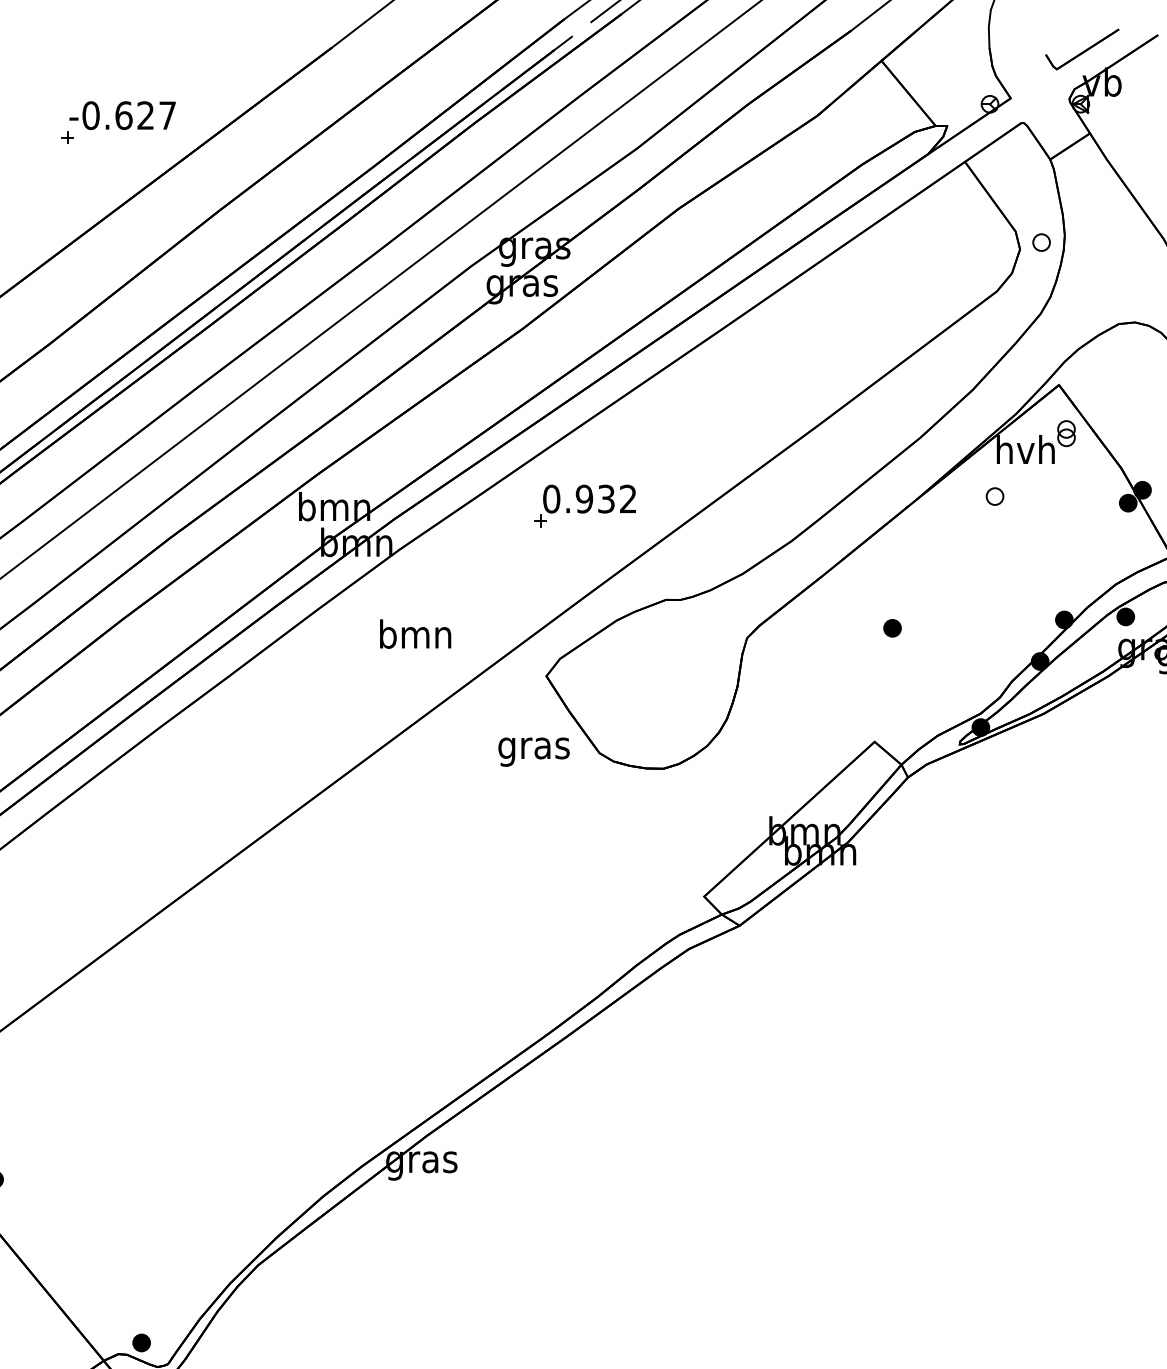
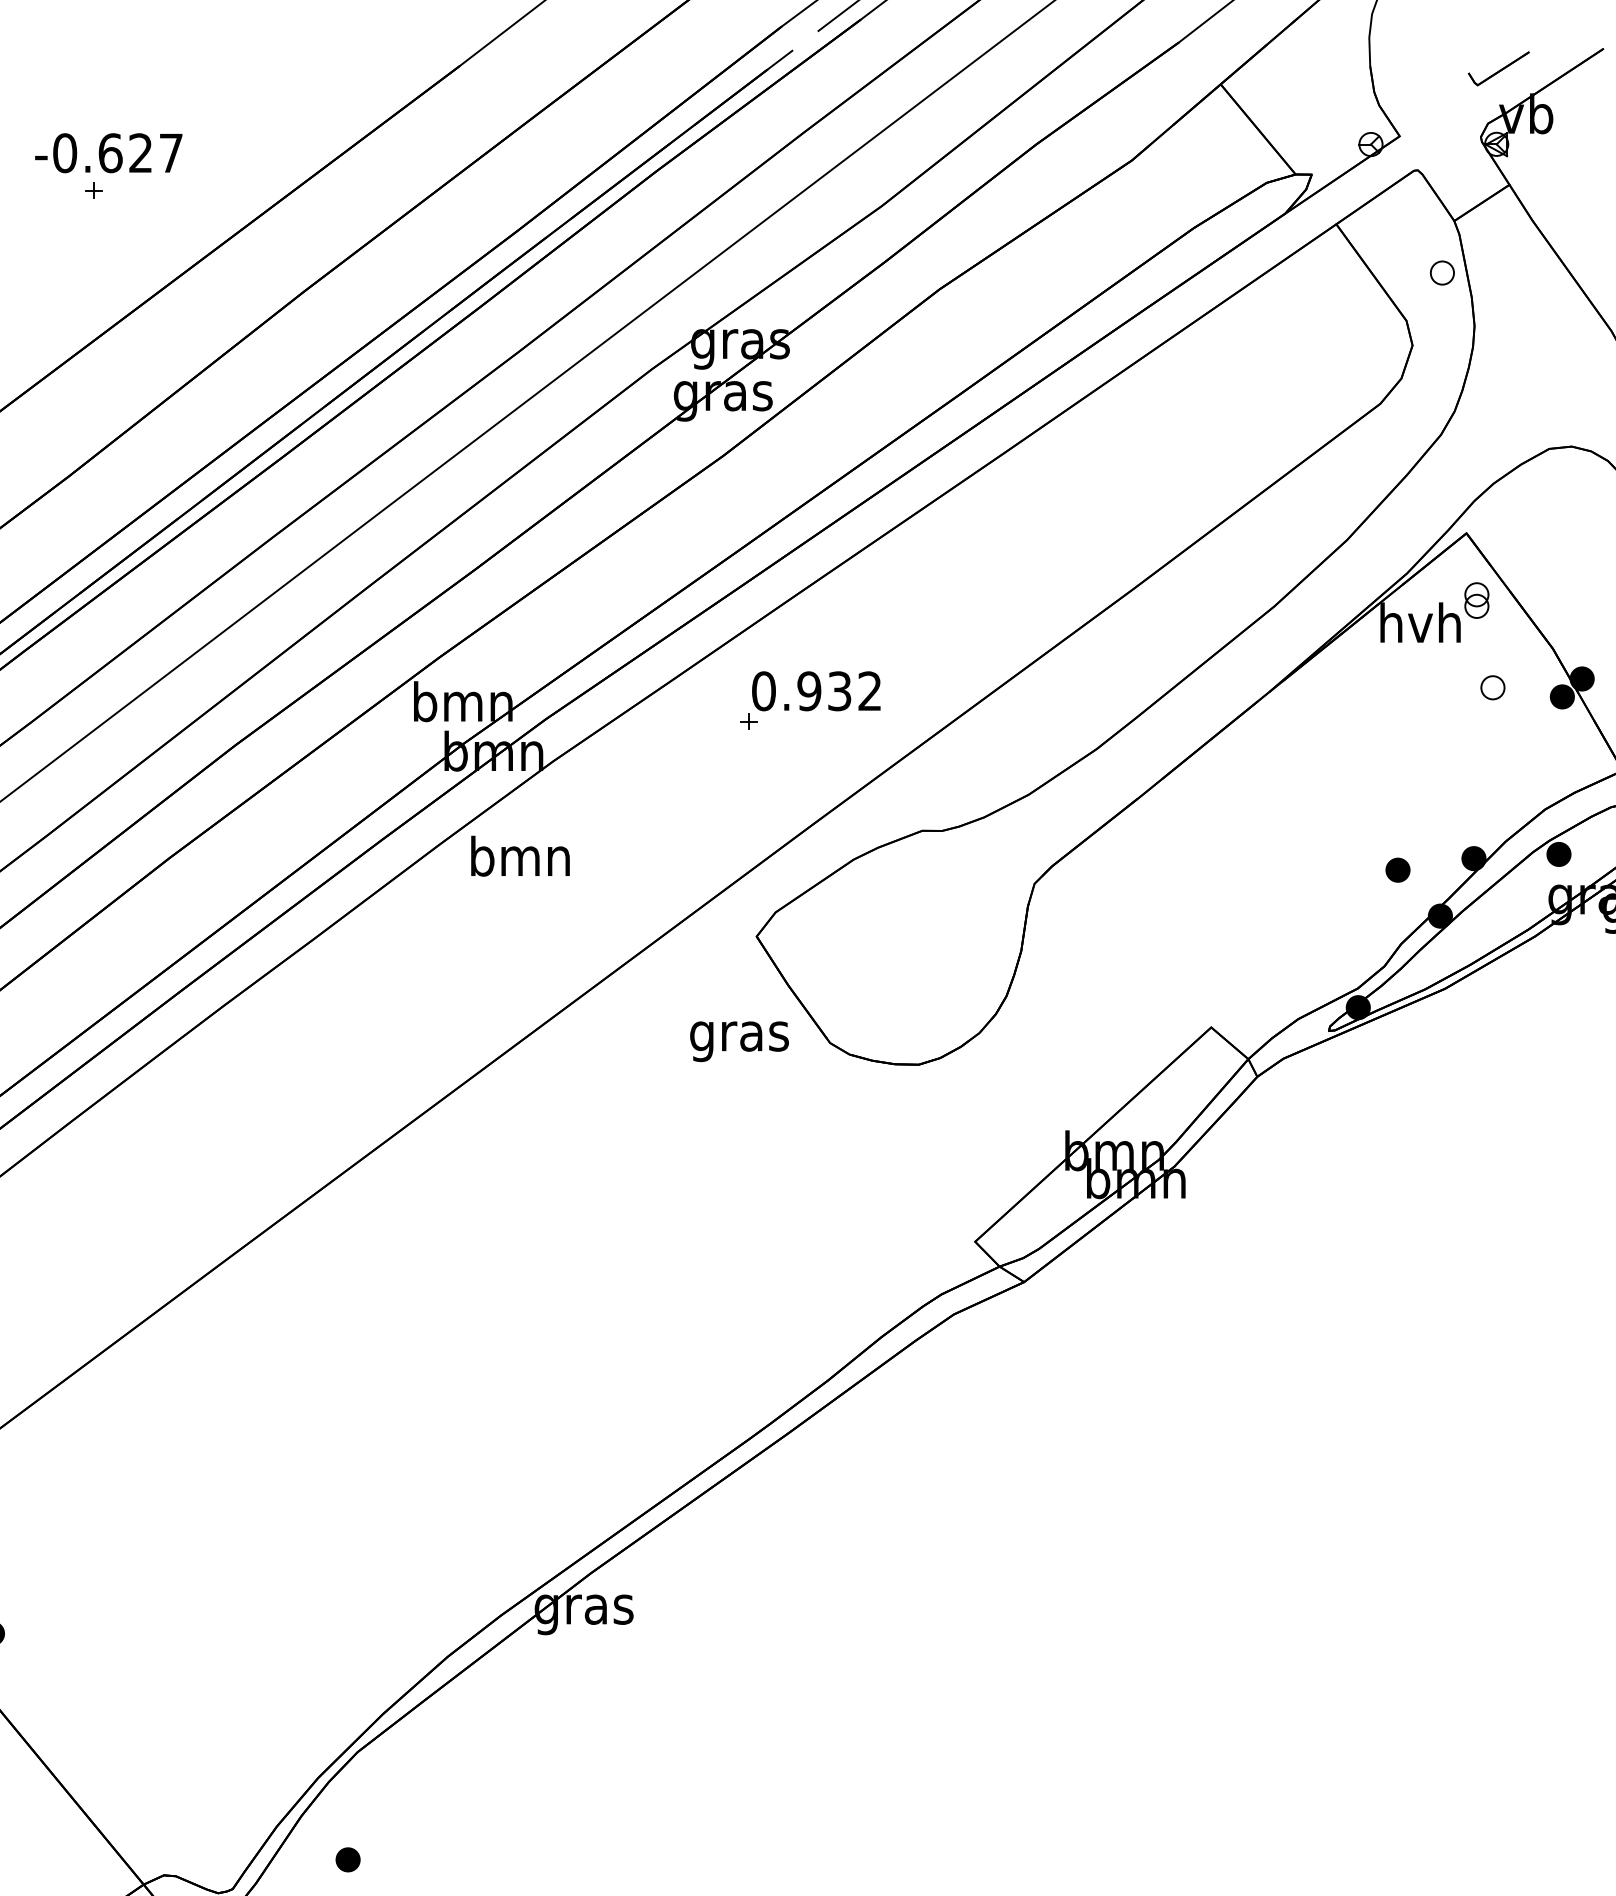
part: (1082, 49) -> (1498, 68), size x0.6
text: (122, 115) -> (108, 153), moved
part: (1041, 242) -> (1442, 272), moved
part: (994, 496) -> (1492, 687), moved
part: (892, 627) -> (1397, 869), moved
text: (415, 633) -> (520, 855), moved
part: (141, 1342) -> (347, 1859), moved

